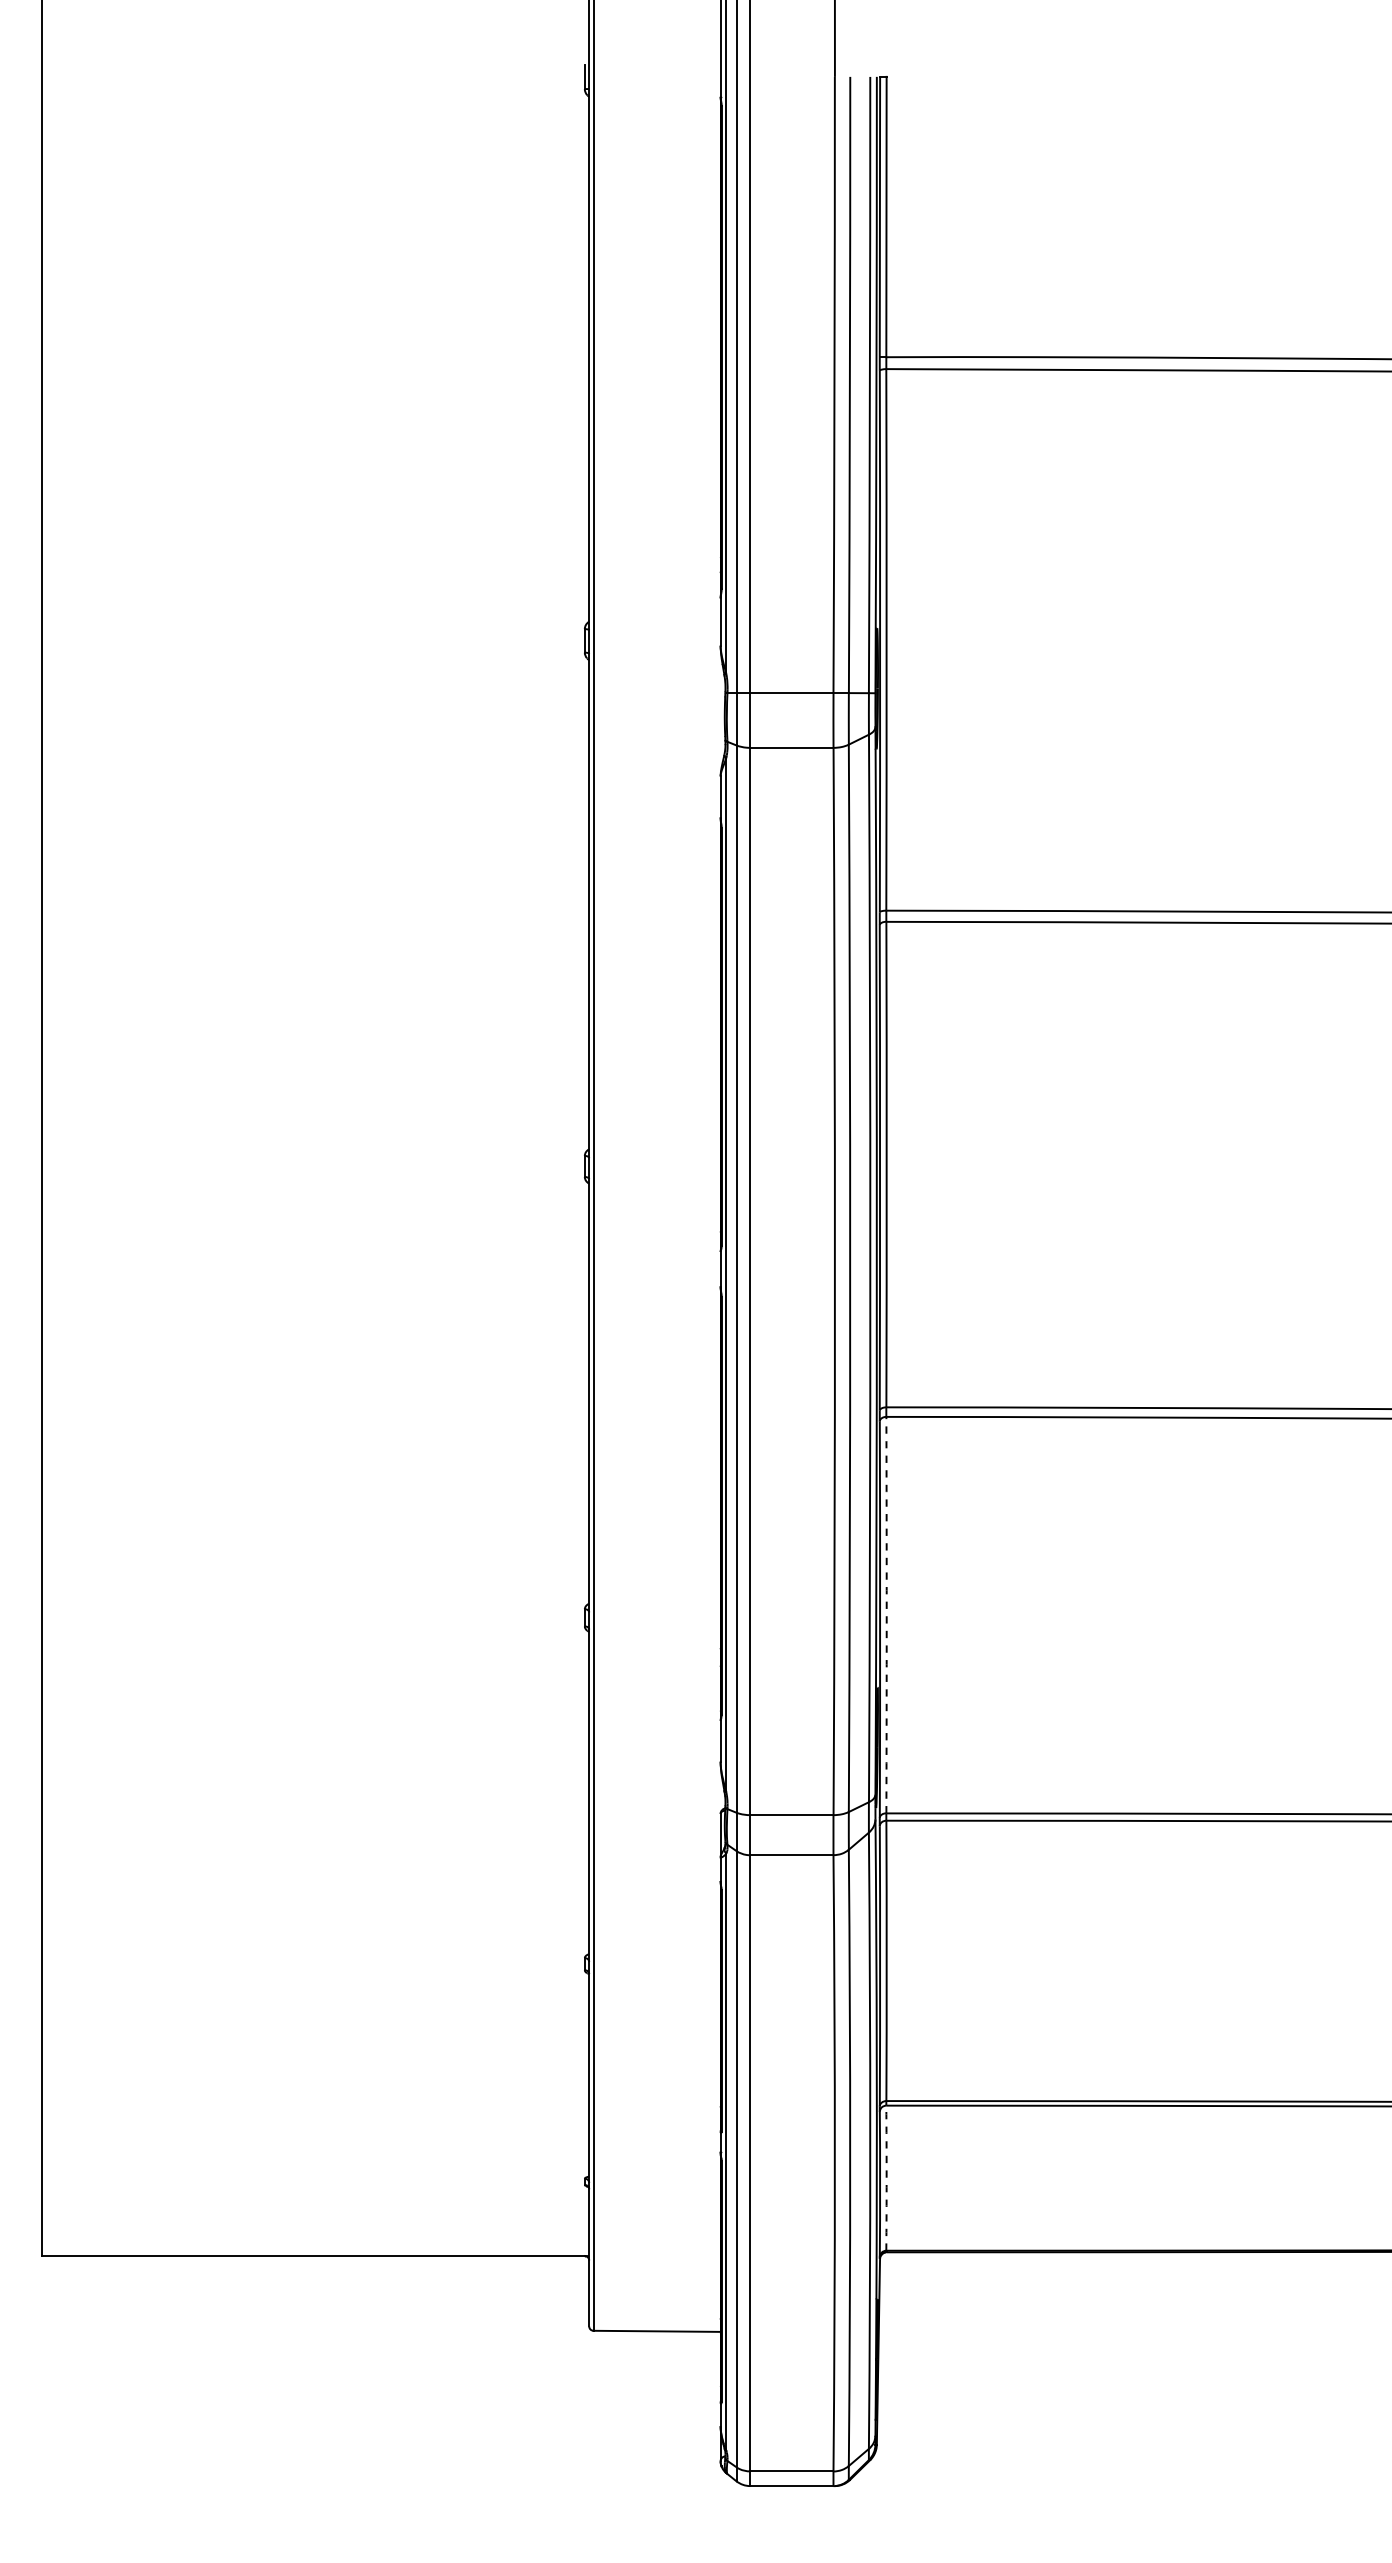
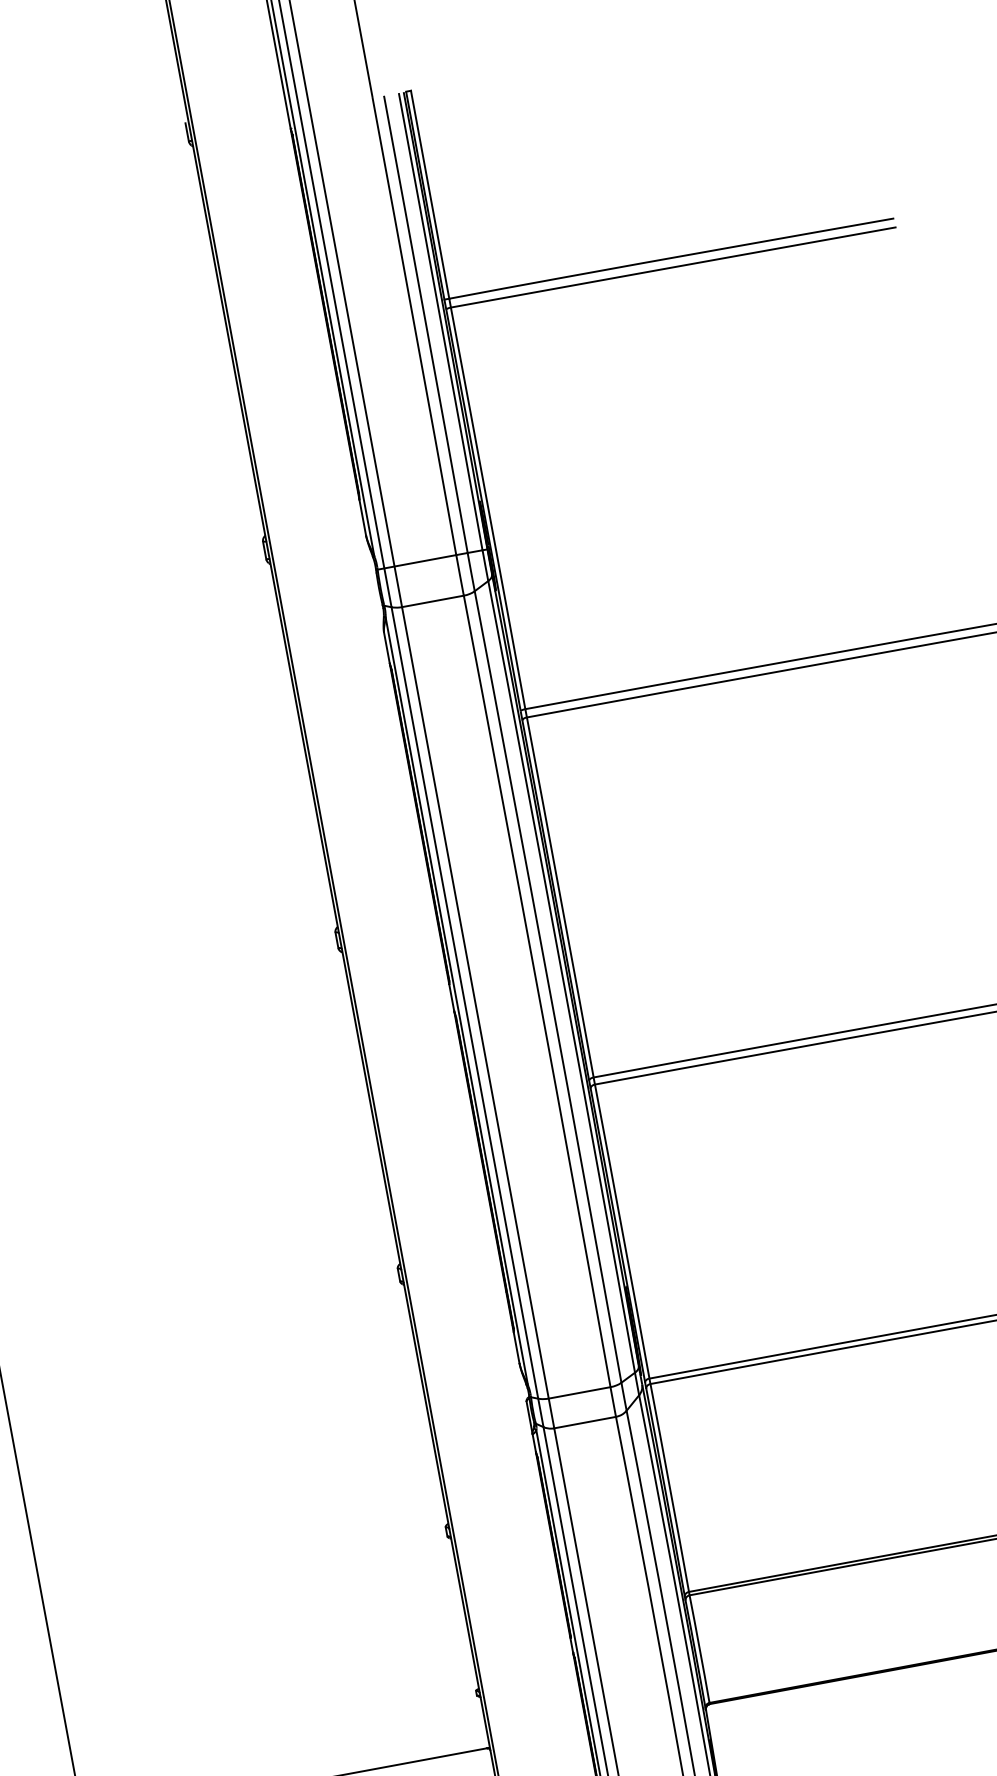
arc: (886, 1615) -> (622, 1231), dashed -> solid
arc: (886, 2178) -> (699, 1649), dashed -> solid

